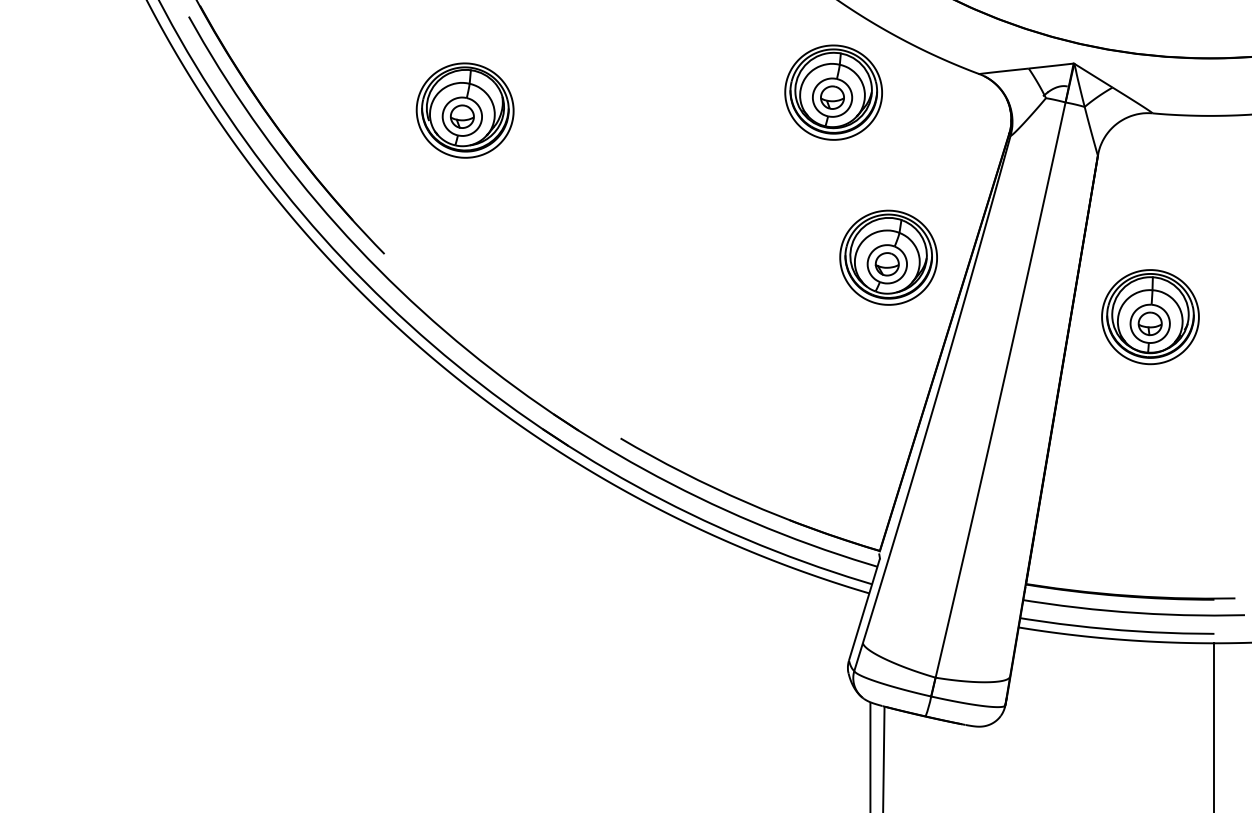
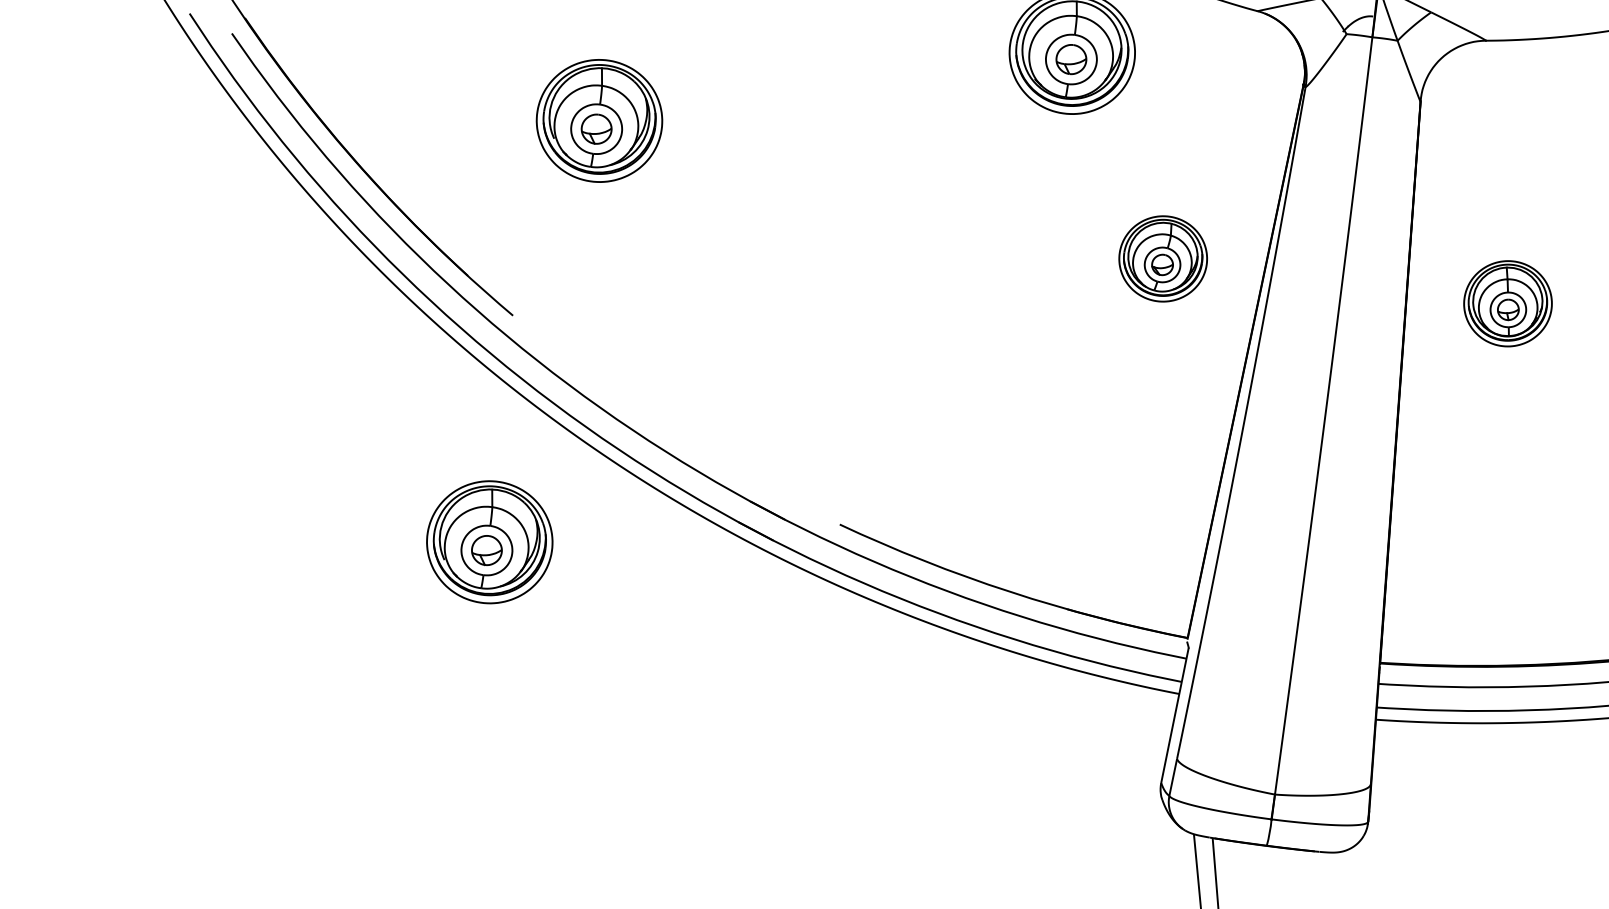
part: (888, 257) -> (1163, 258), size x0.7
part: (1150, 317) -> (1508, 304), size x0.7
part: (349, 426) -> (488, 542), added

